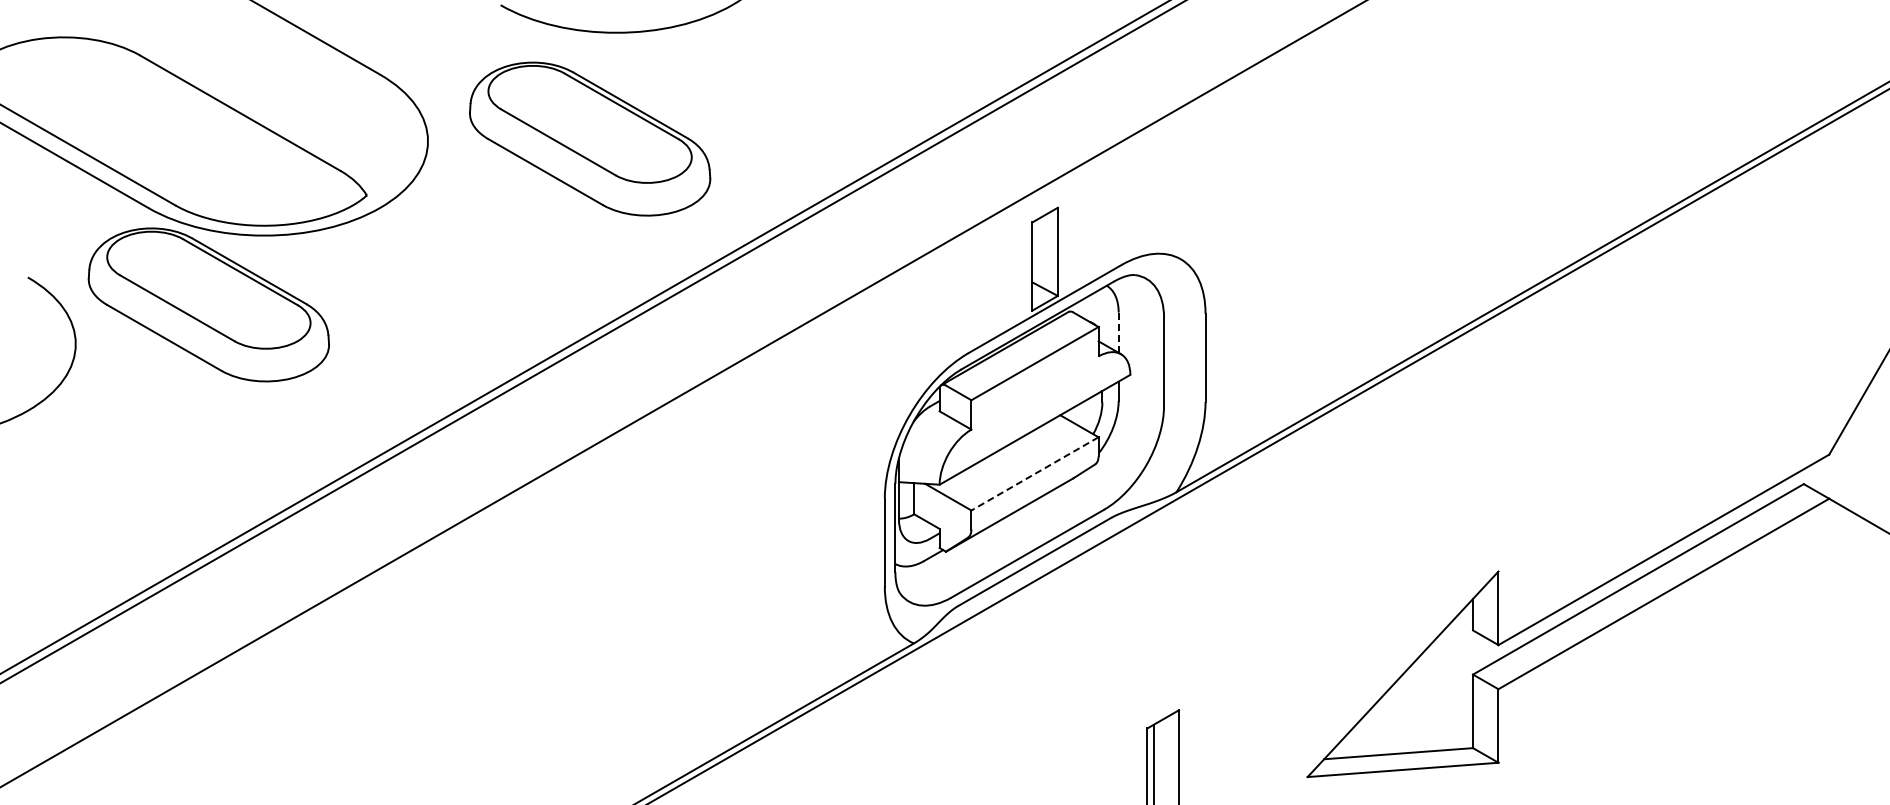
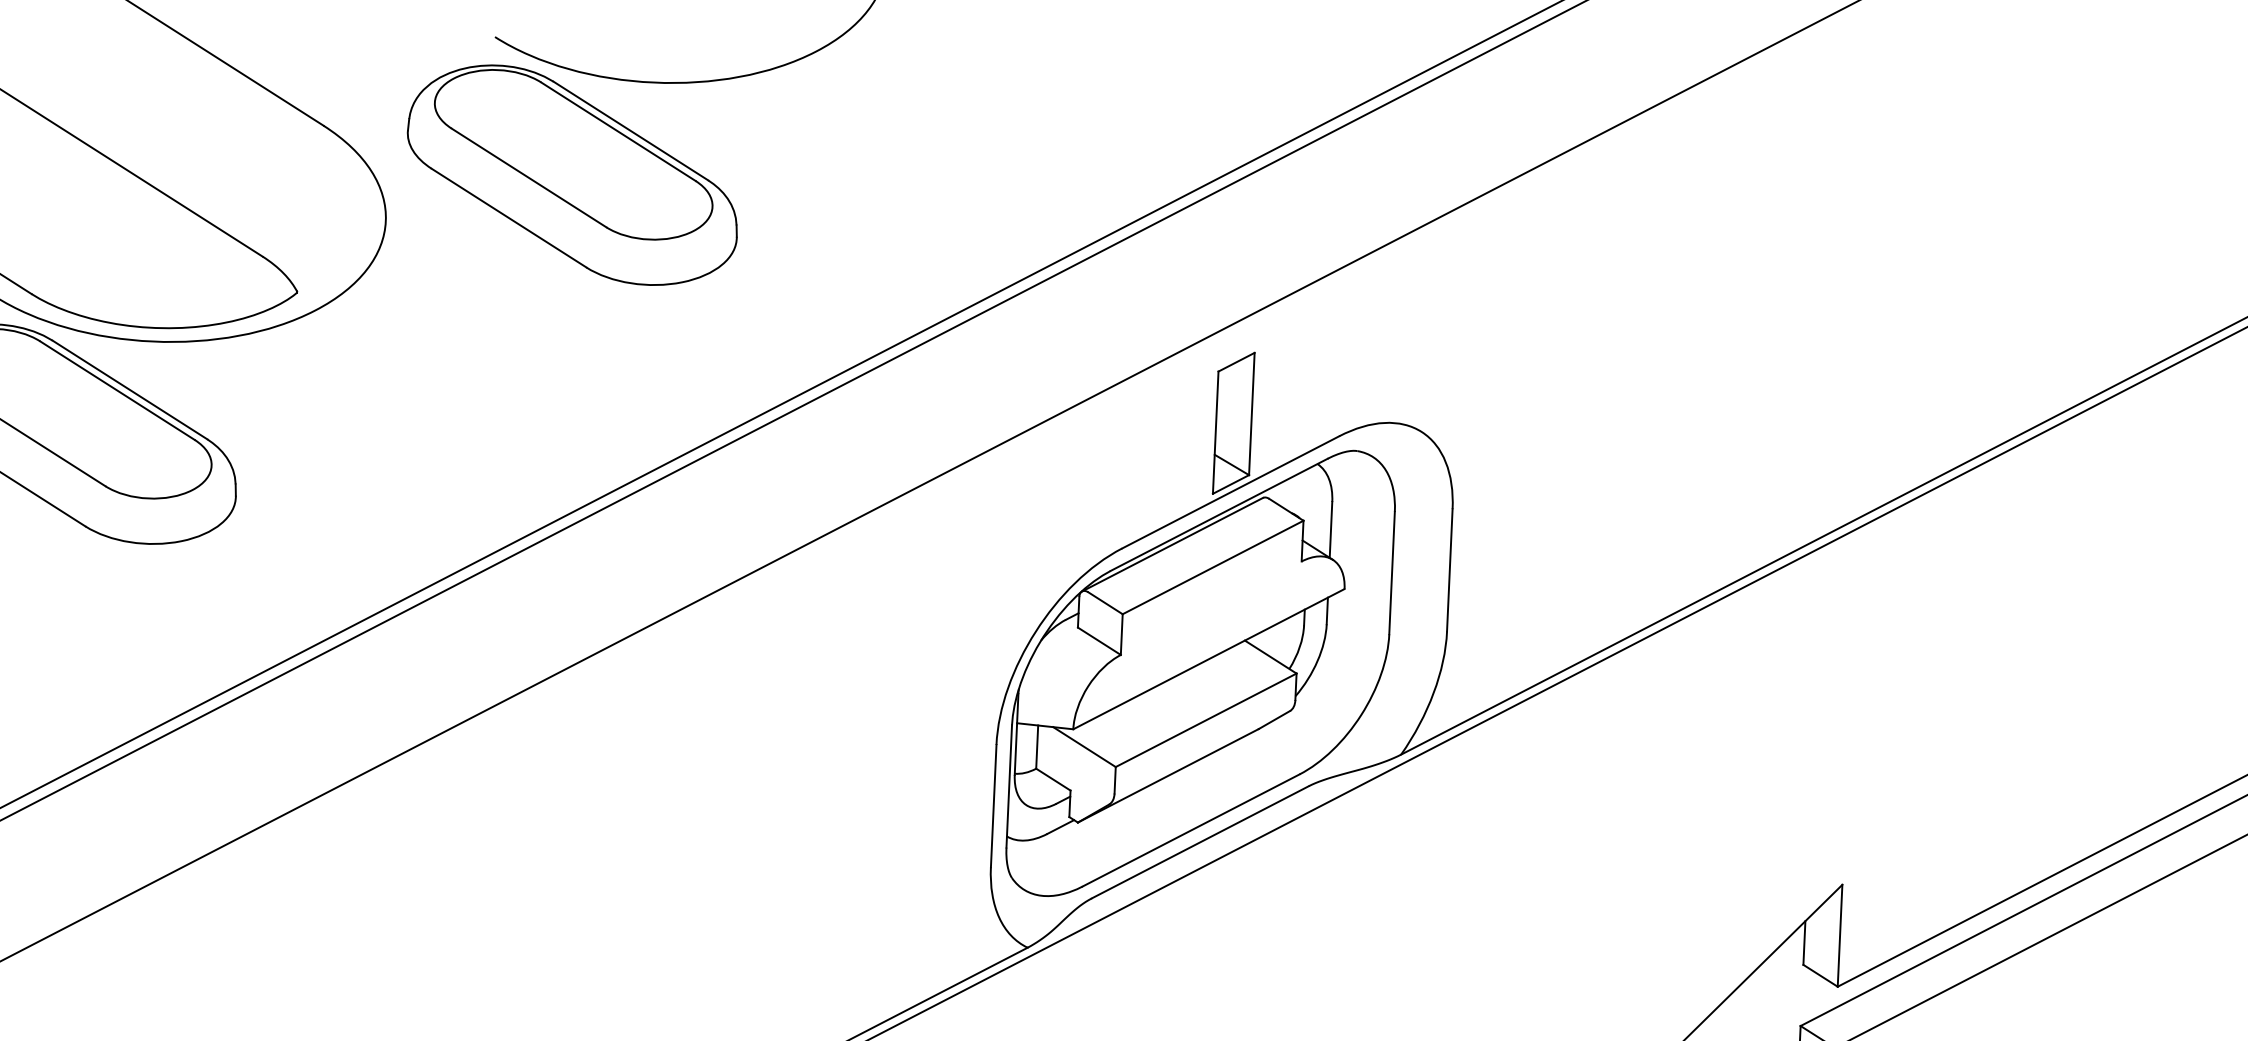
part: (590, 138) -> (573, 174), moved
line: (1118, 333) -> (1330, 530), dashed -> solid
line: (1034, 474) -> (1205, 721), dashed -> solid

